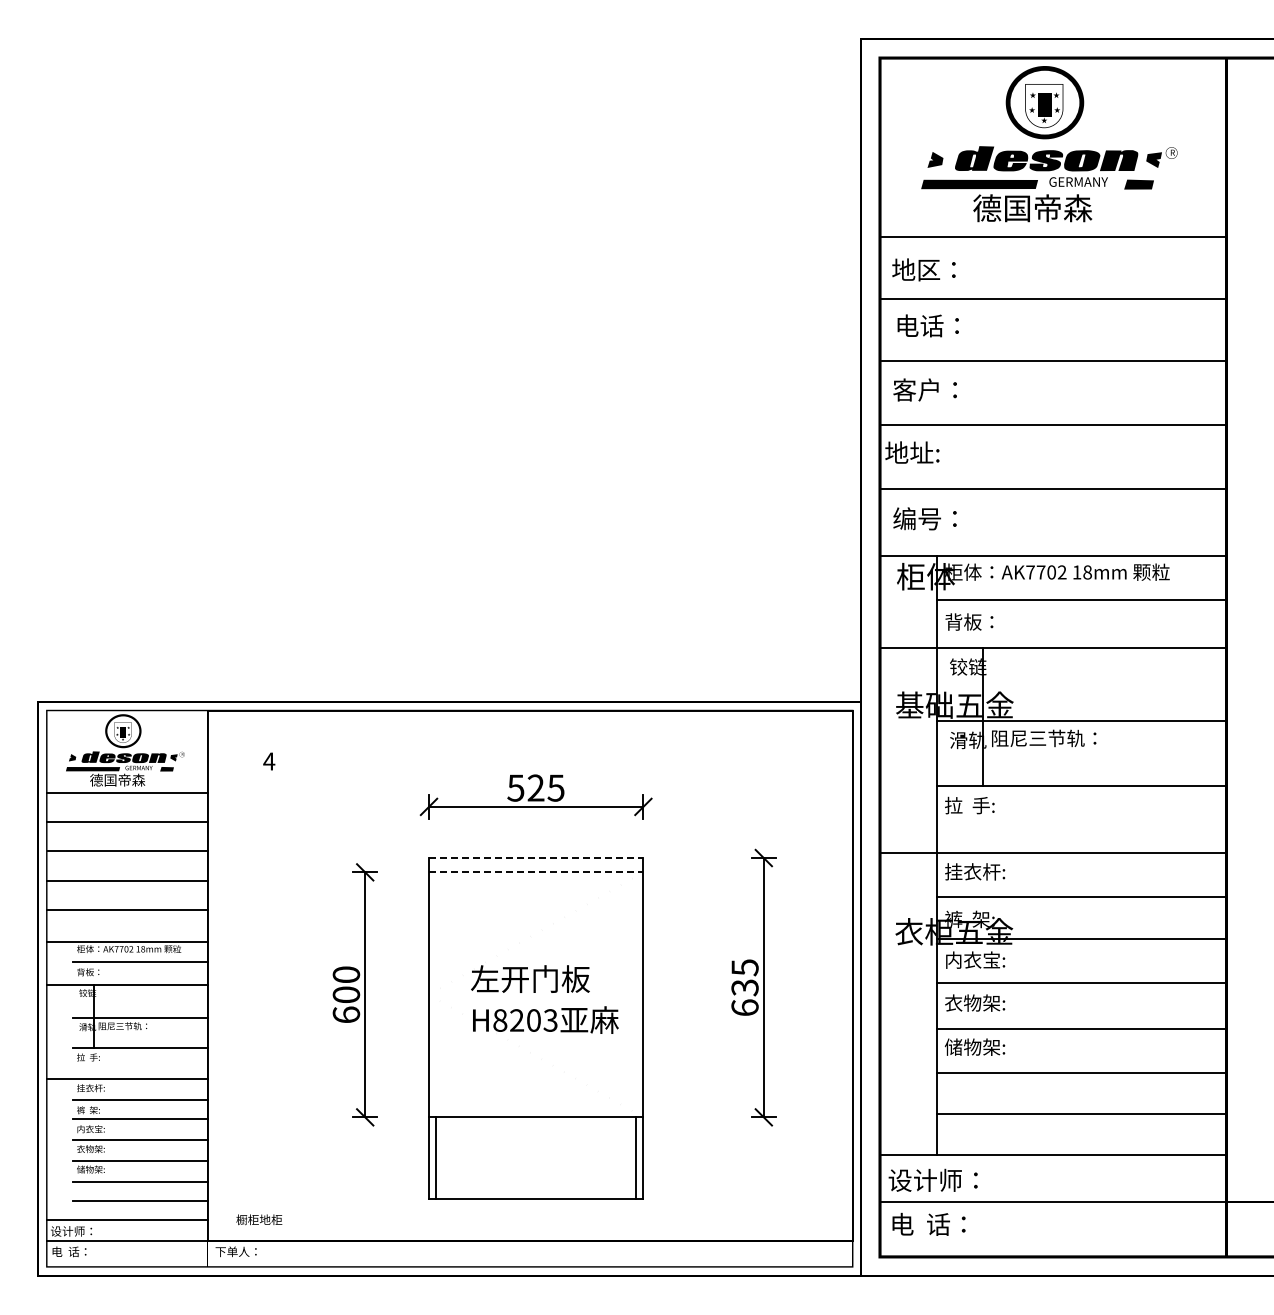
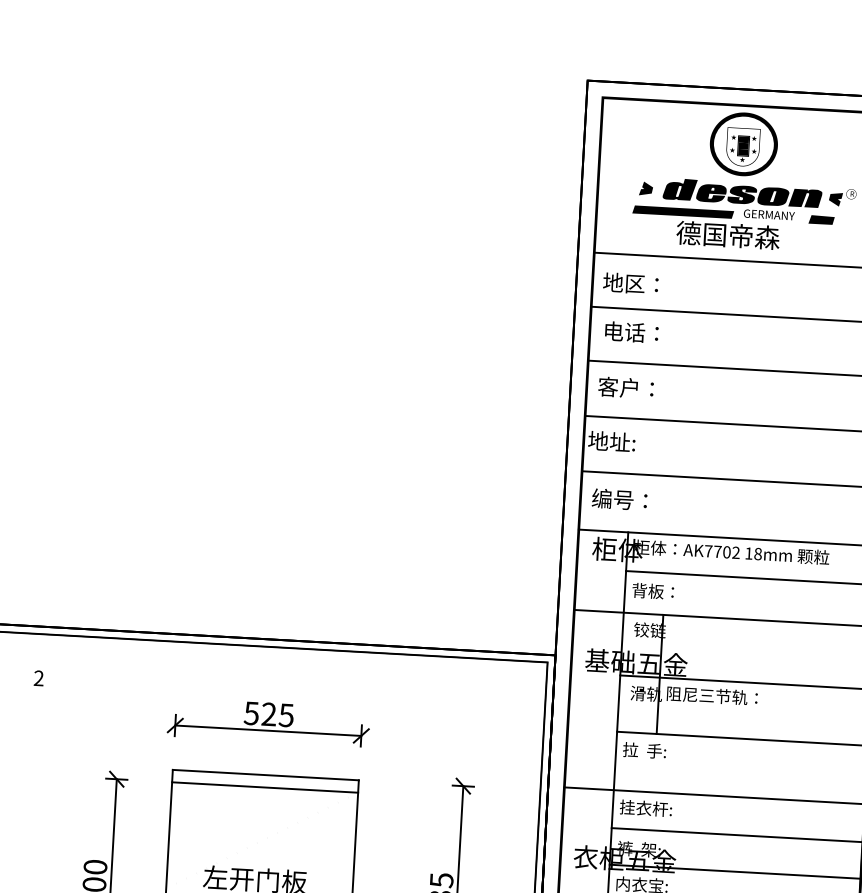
text: (269, 761) -> (39, 678), 4 -> 2
line: (536, 858) -> (266, 775), dashed -> solid
line: (536, 872) -> (265, 787), dashed -> solid

